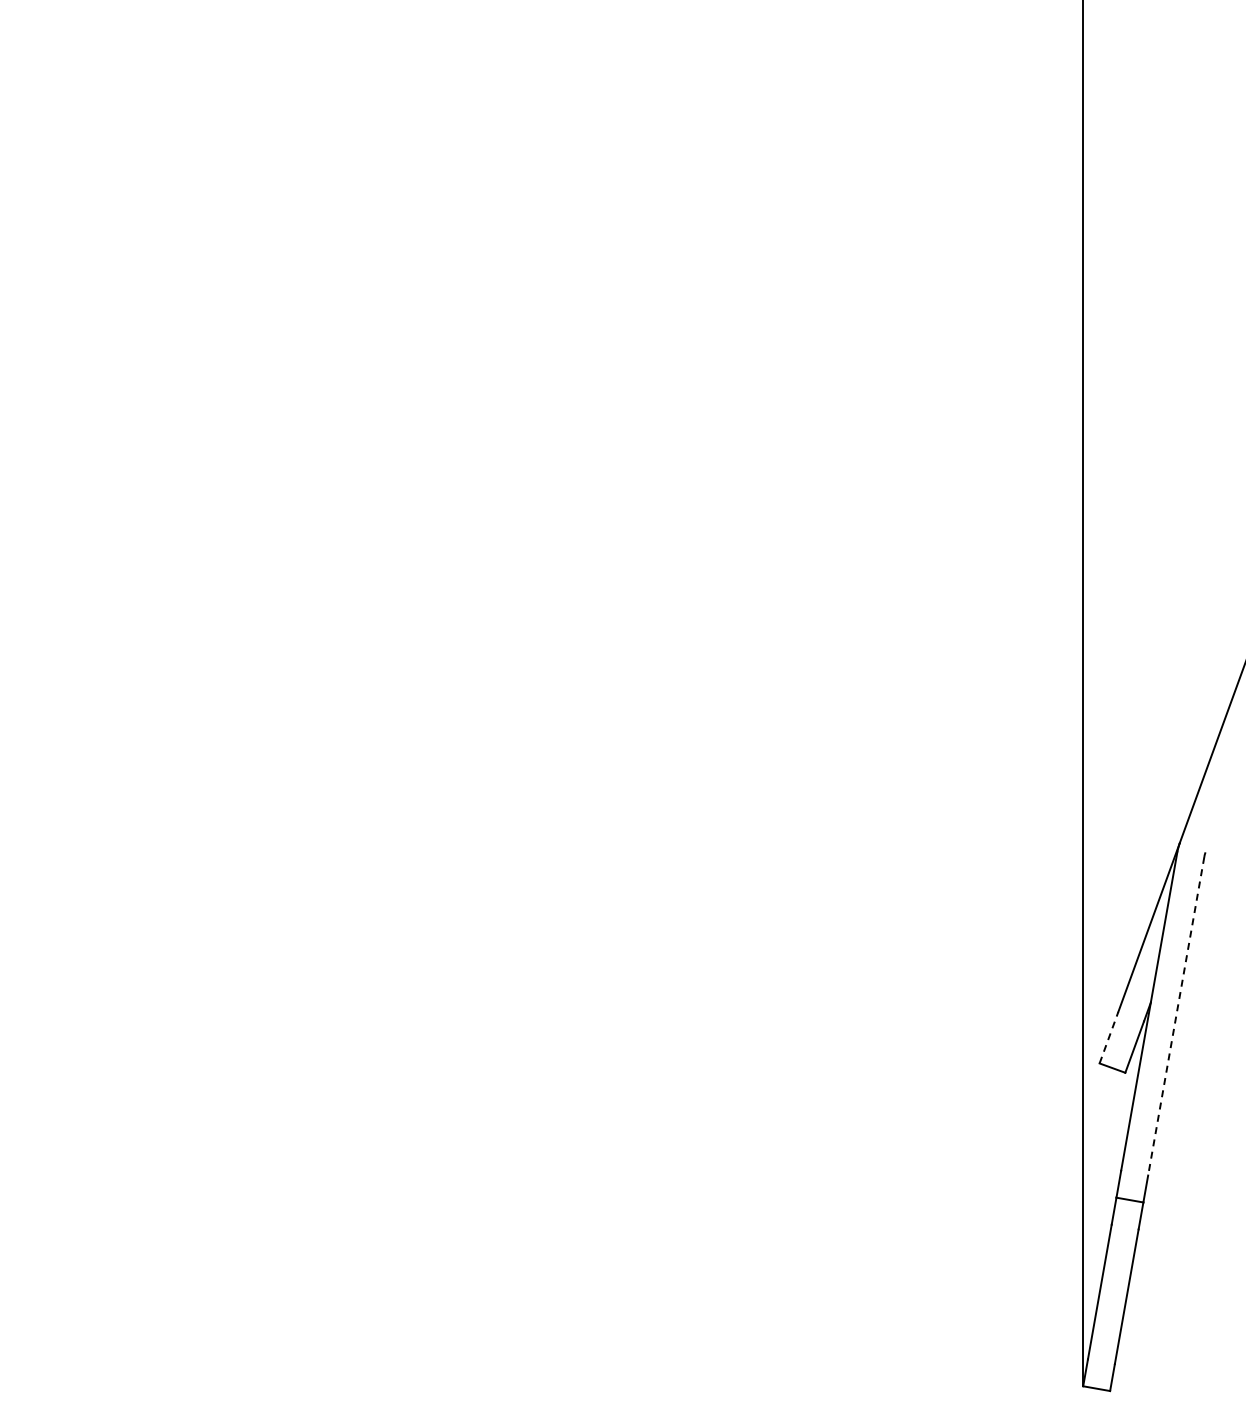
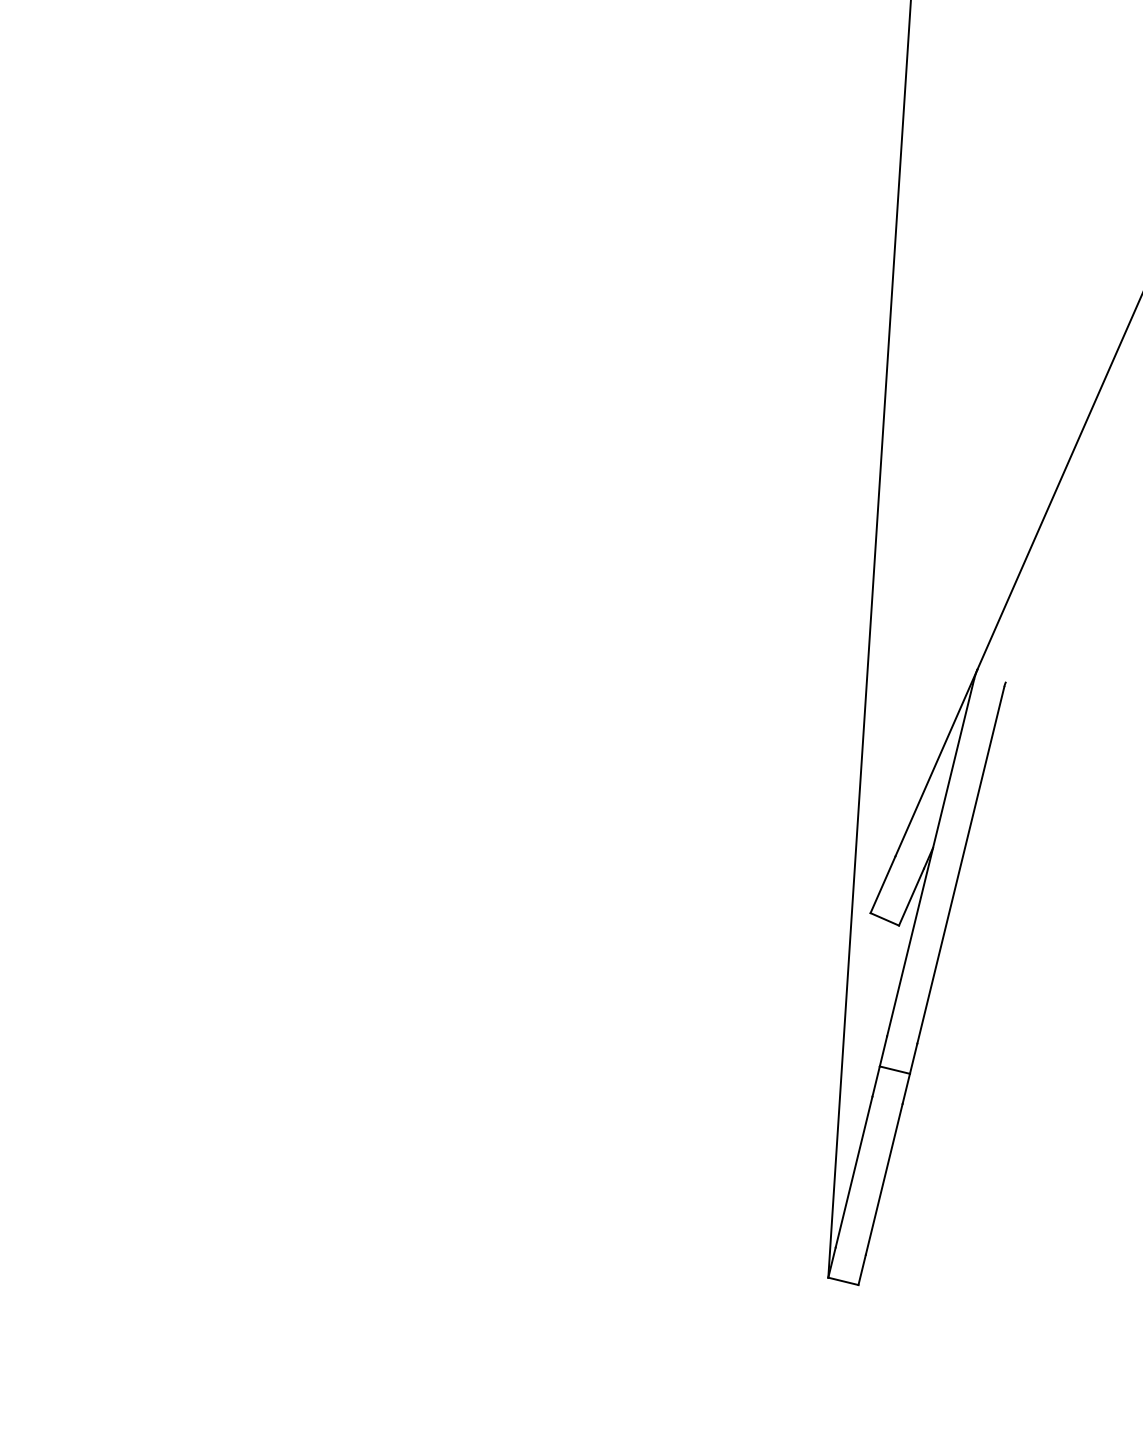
line: (1176, 1016) -> (961, 865), dashed -> solid
line: (1109, 1037) -> (883, 884), dashed -> solid

